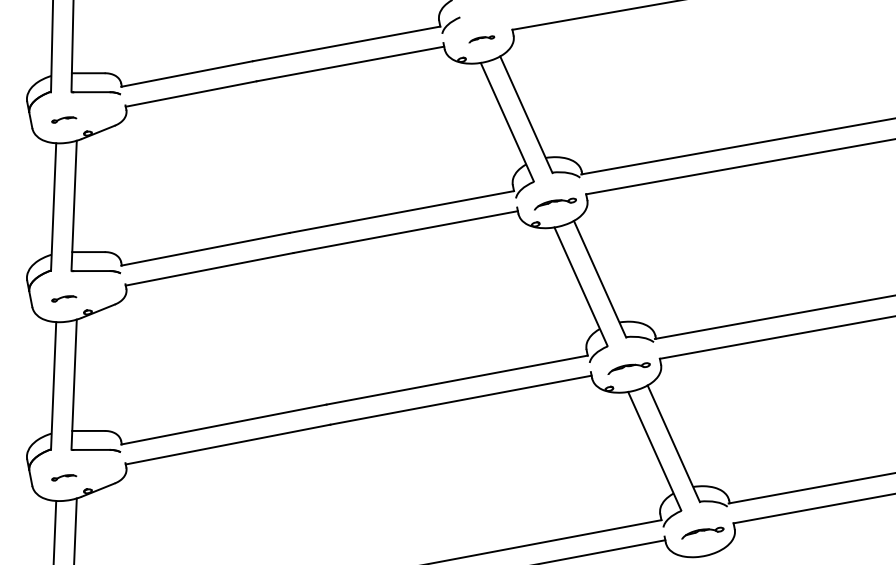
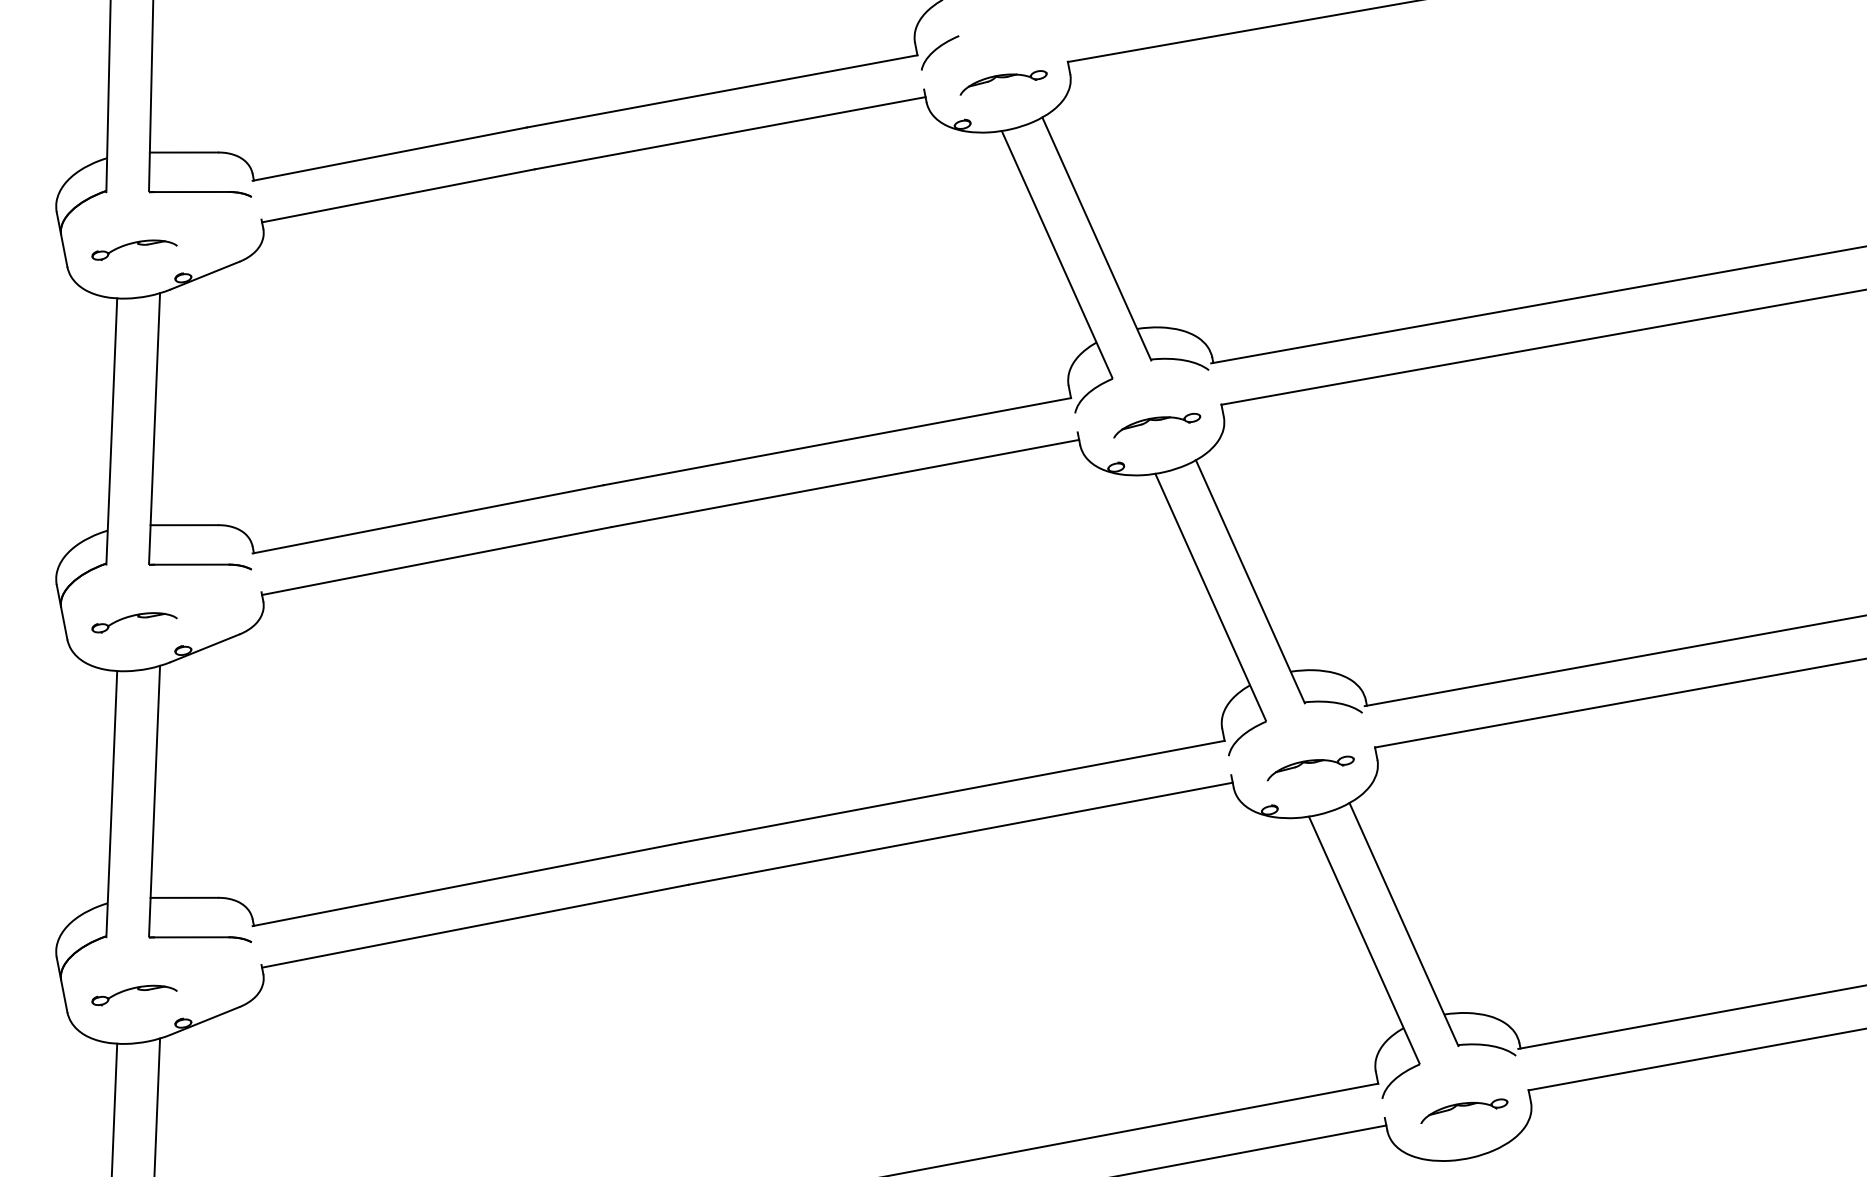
part: (481, 39) -> (1003, 82), size x1.67
part: (64, 119) -> (134, 248), size x1.67
part: (64, 298) -> (134, 621), size x1.67
part: (64, 477) -> (134, 994), size x1.67

